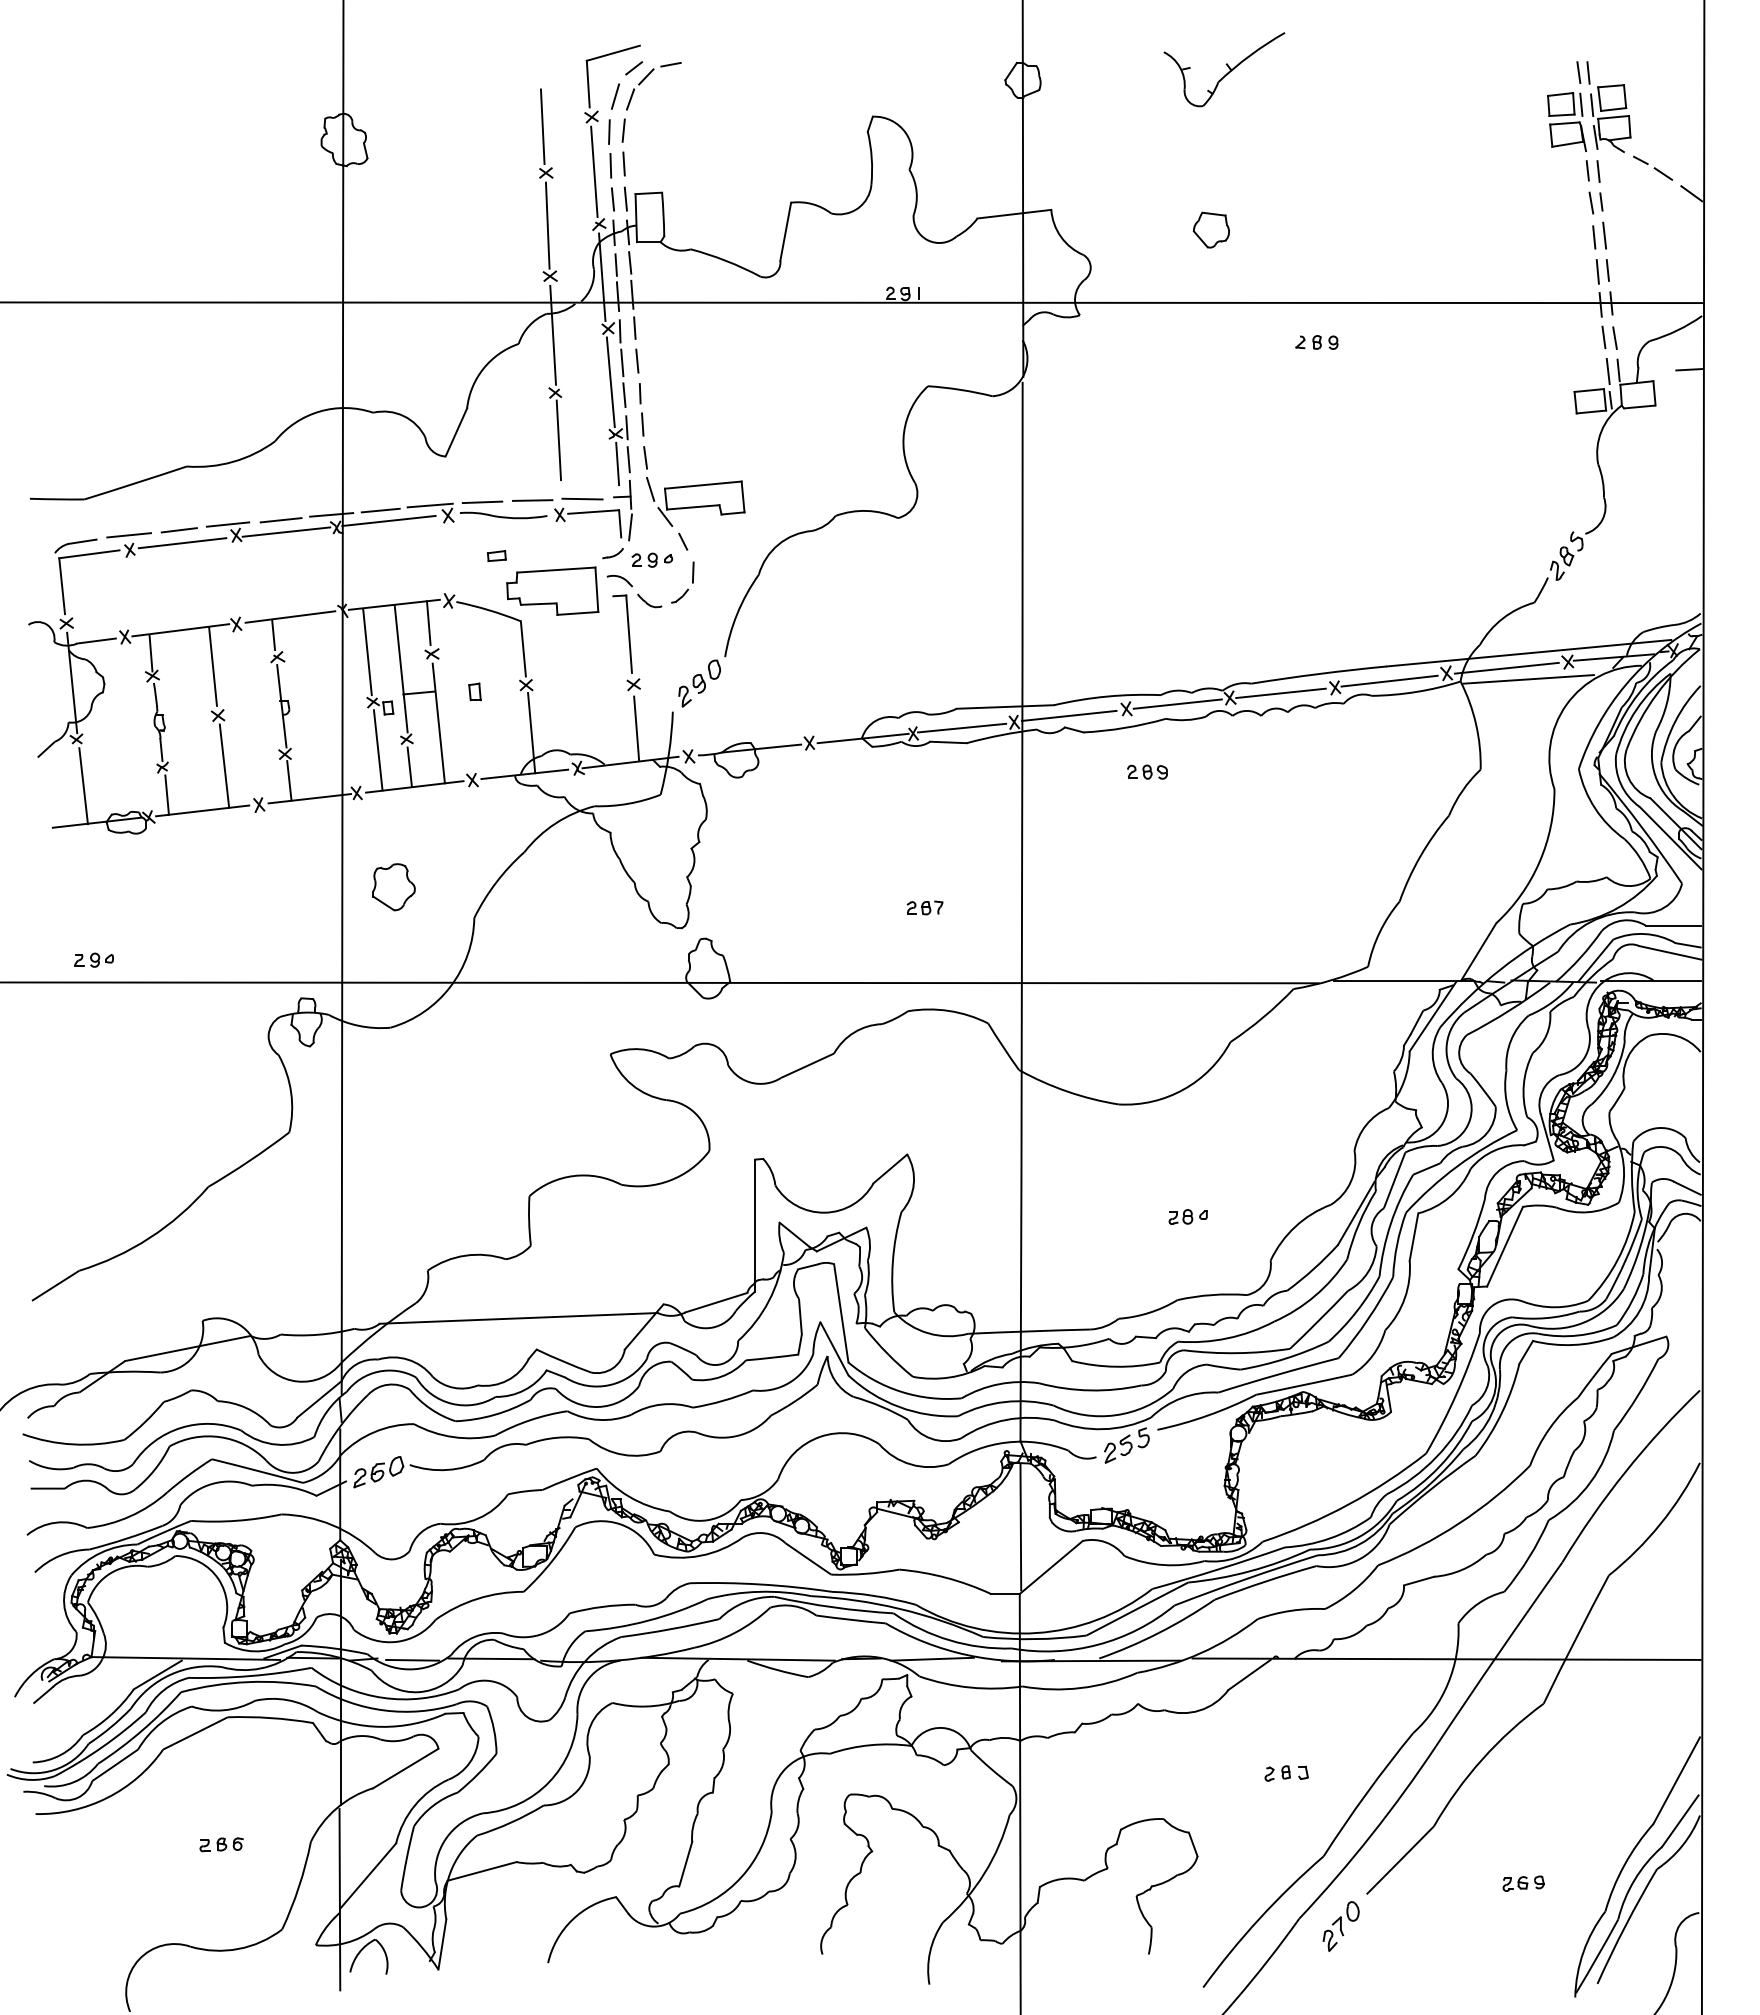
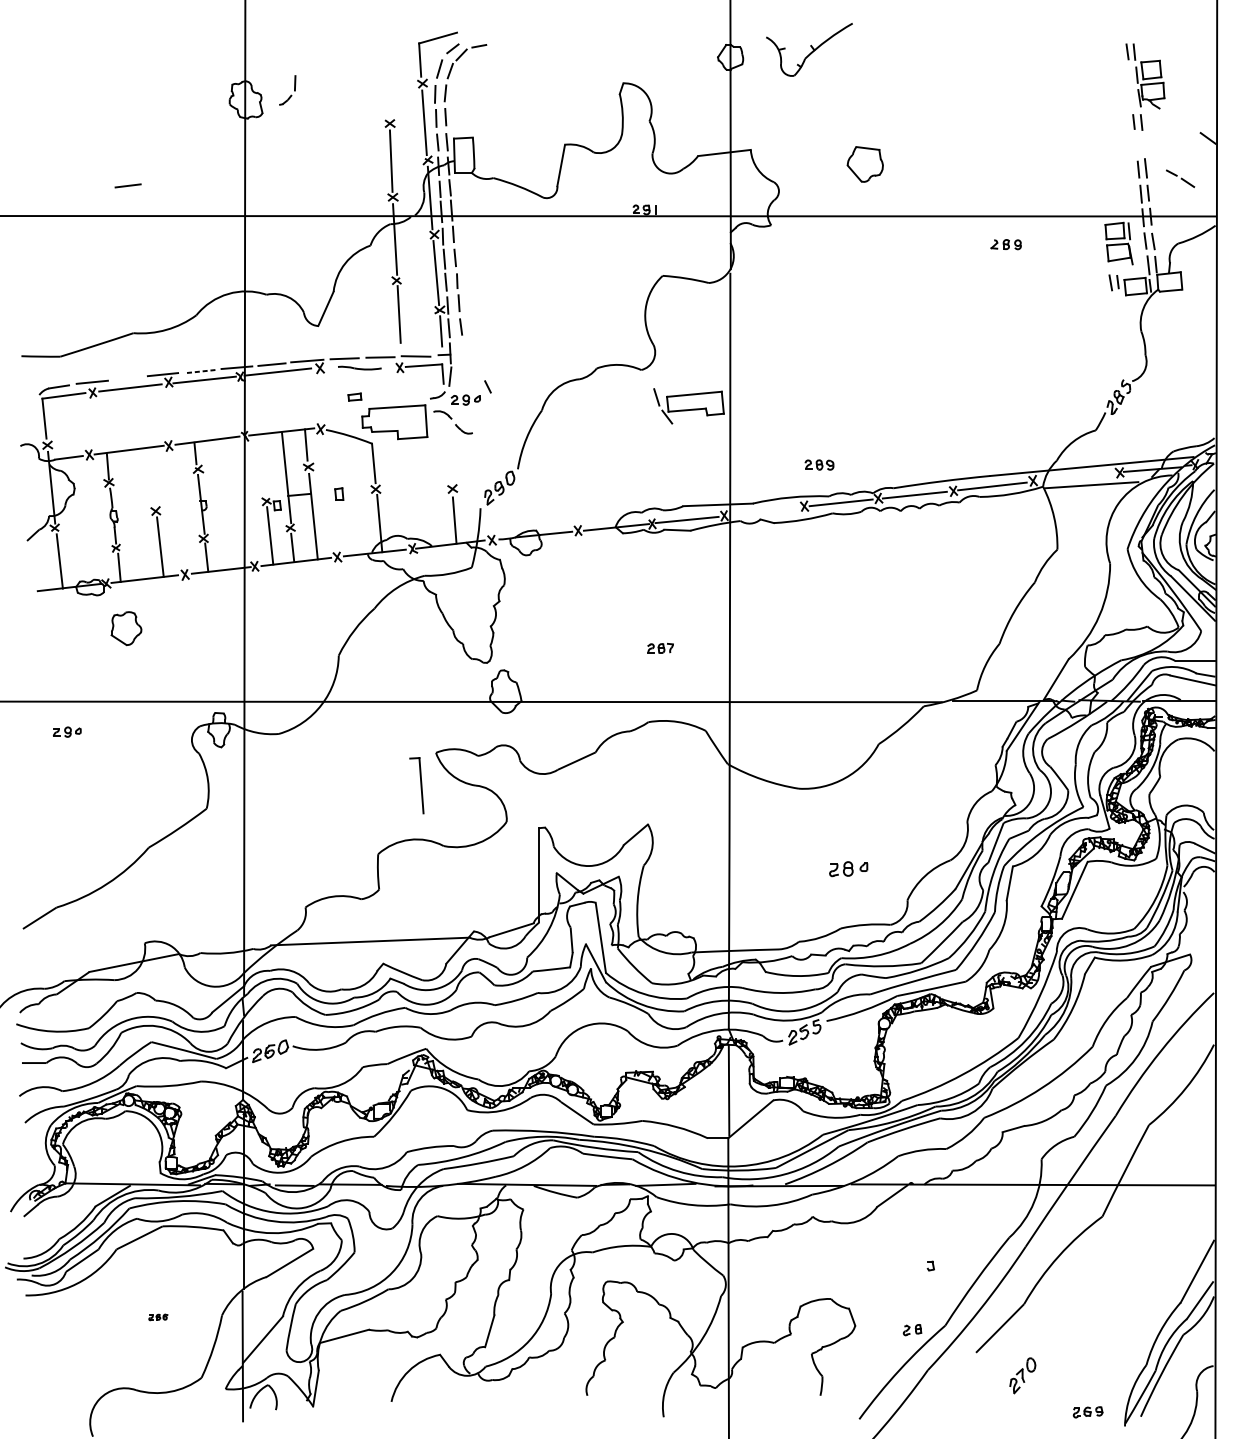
part: (1224, 69) -> (809, 49), moved
part: (1566, 122) -> (1118, 243), moved
line: (542, 126) -> (387, 90), removed
part: (1653, 167) -> (1180, 178), moved
part: (1595, 202) -> (1113, 282), moved
part: (1210, 229) -> (864, 163), size x1.4
part: (1316, 342) -> (1005, 244), moved
line: (1689, 369) -> (1206, 263), removed
part: (695, 501) -> (688, 406), moved
part: (503, 515) -> (359, 368), size x0.7
line: (281, 520) -> (201, 371), solid -> dashed
line: (178, 530) -> (127, 186), moved
part: (687, 588) -> (291, 94), moved
part: (622, 633) -> (416, 785), moved
line: (367, 652) -> (262, 465), removed
line: (212, 666) -> (151, 475), removed
line: (1506, 667) -> (1075, 476), removed
line: (1068, 715) -> (763, 510), removed
part: (1147, 771) -> (819, 464), moved
part: (393, 887) -> (126, 628), moved
part: (93, 959) -> (66, 731), moved
part: (1187, 1216) -> (848, 868), size x1.4
part: (1277, 1773) -> (912, 1330), moved
part: (221, 1844) -> (158, 1317), size x0.6
part: (1523, 1883) -> (1088, 1412), moved
part: (1340, 1926) -> (1022, 1375), moved

